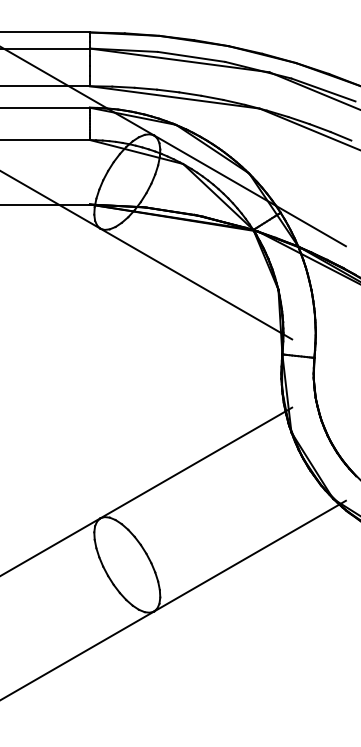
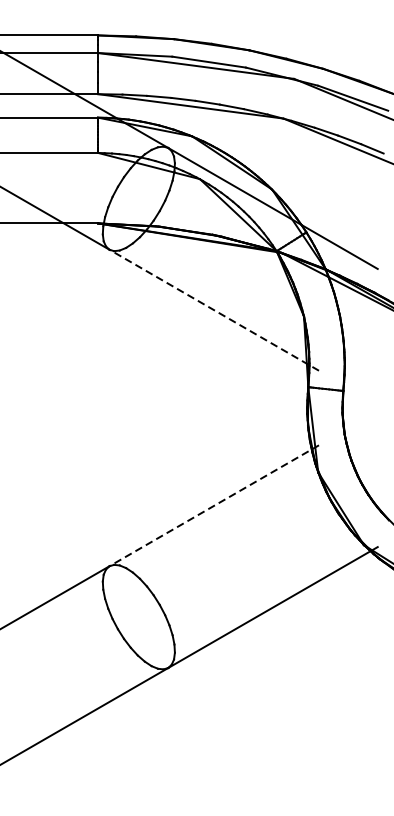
line: (196, 284) -> (214, 310), solid -> dashed
line: (196, 462) -> (214, 505), solid -> dashed

